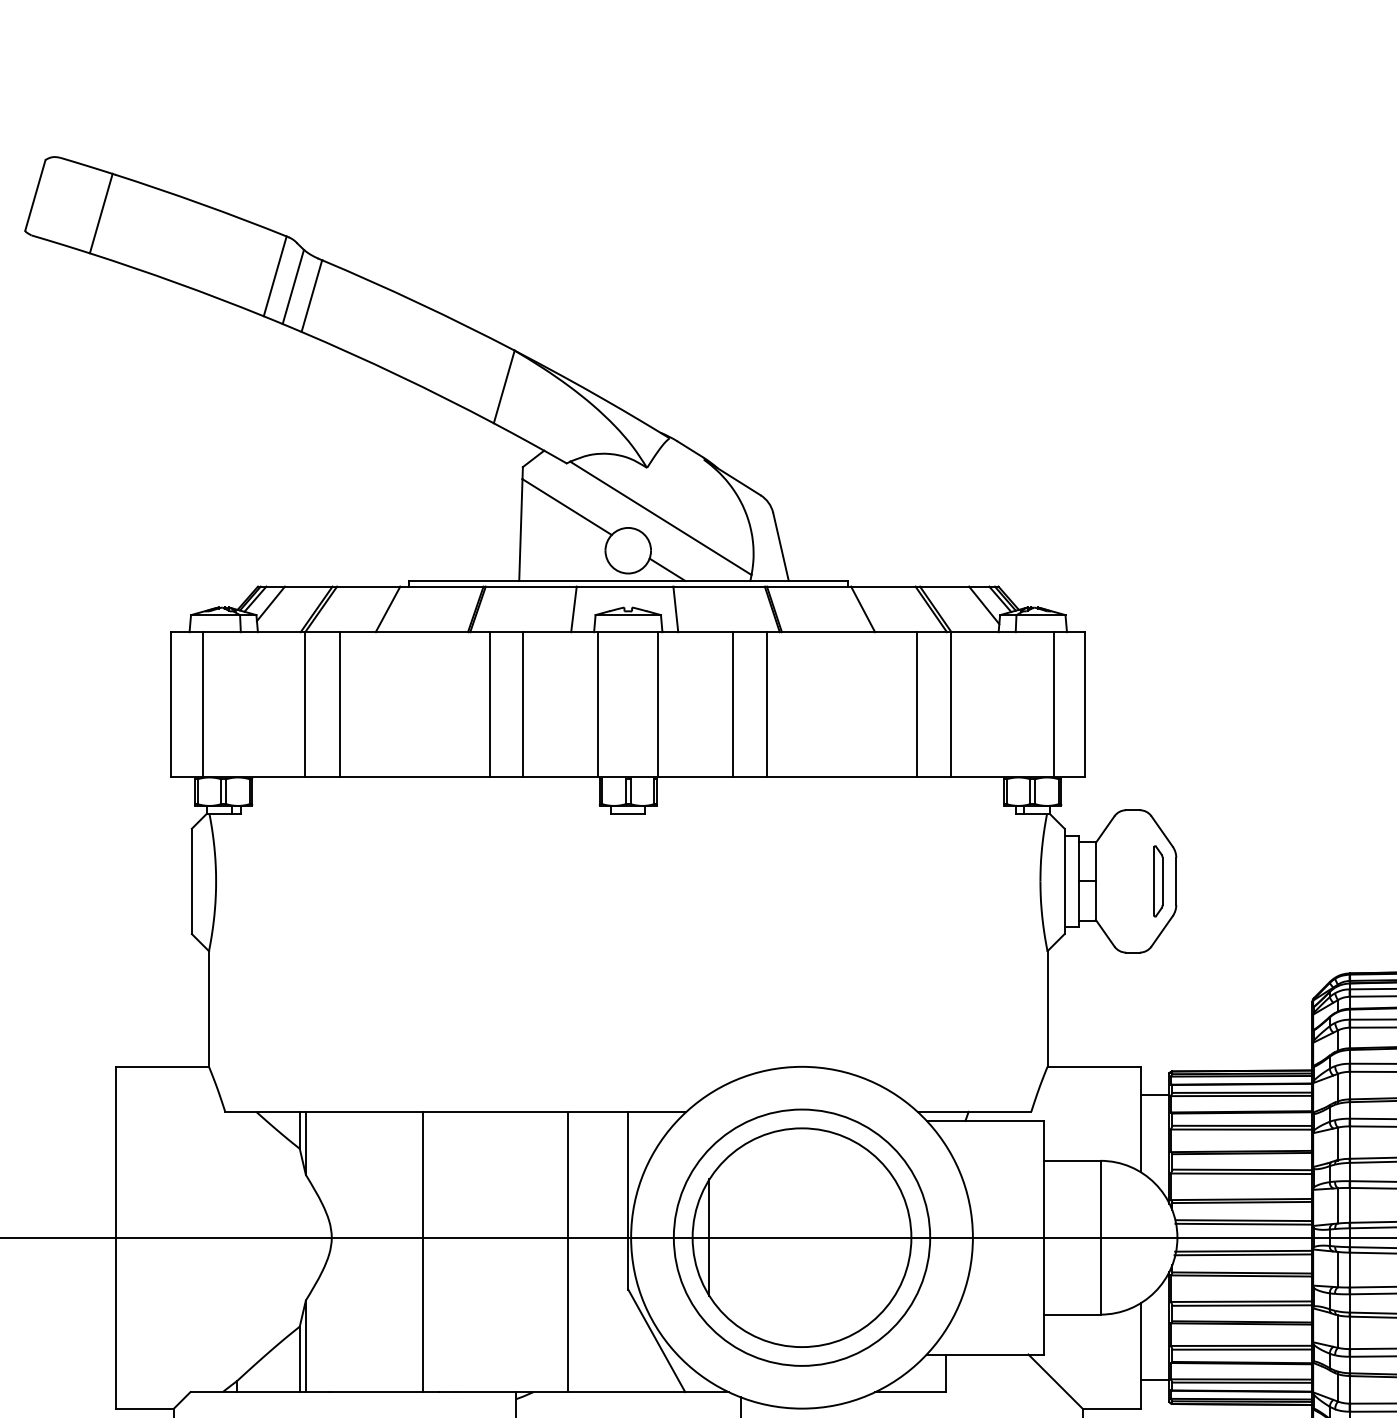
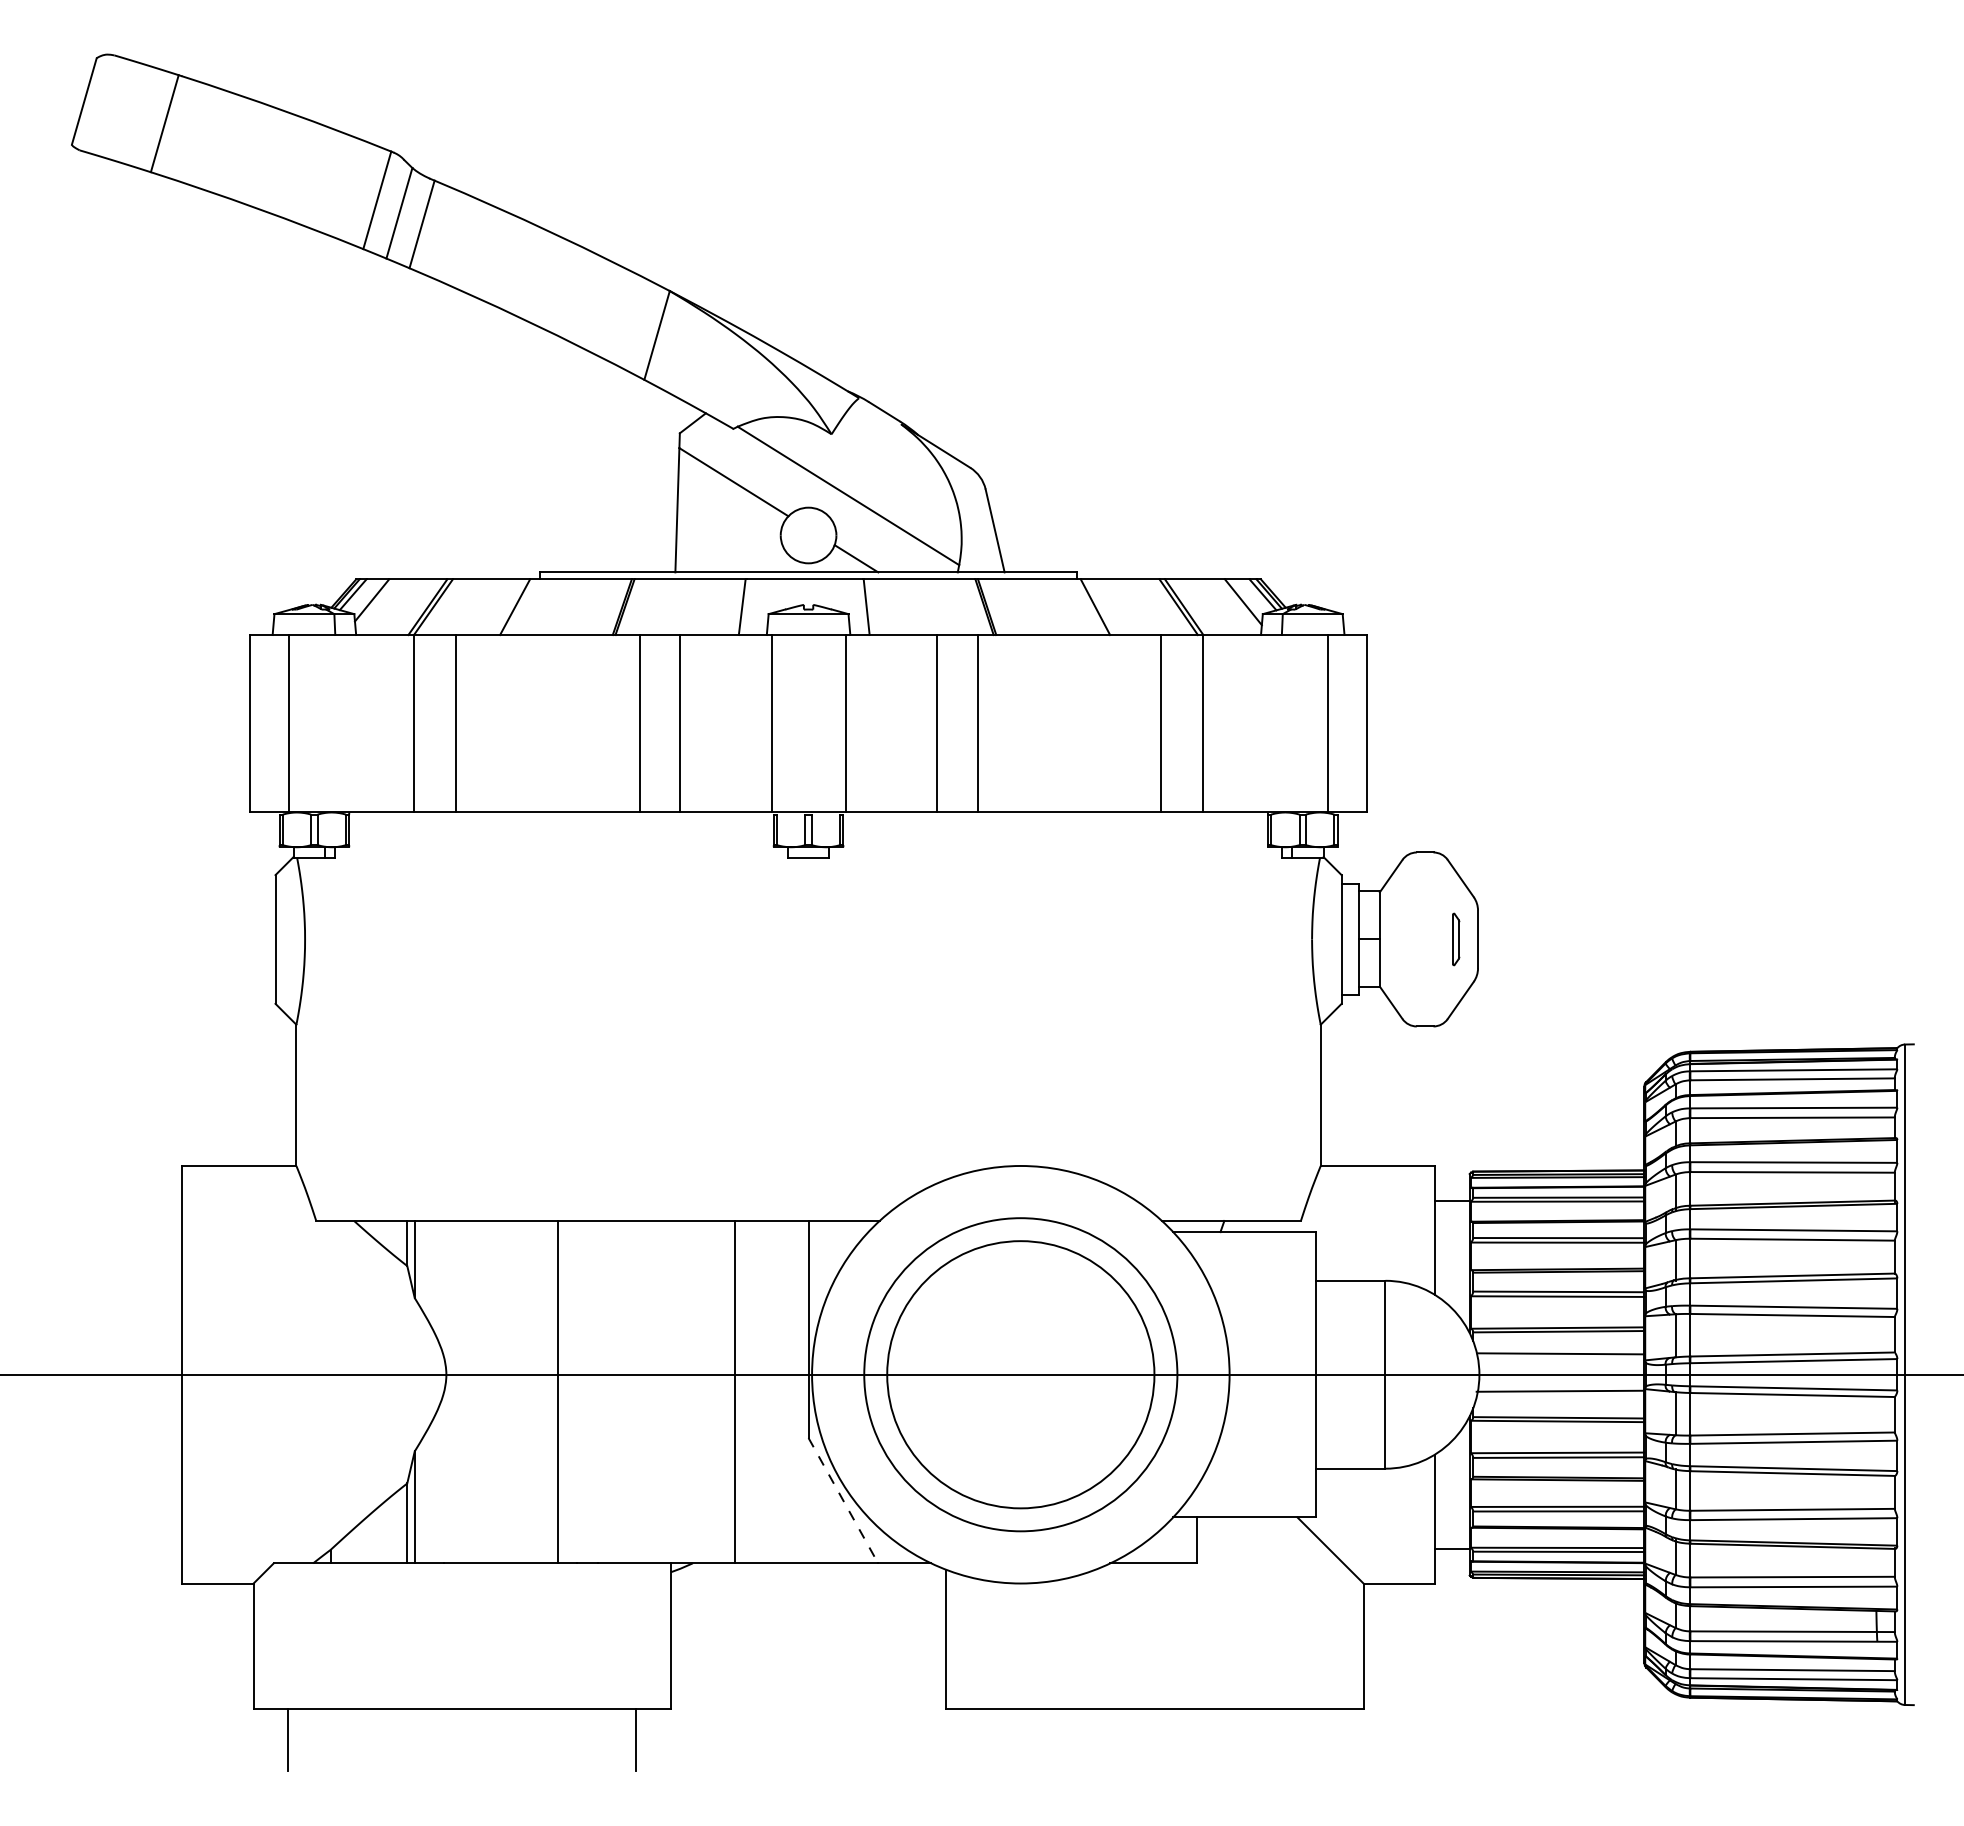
part: (1158, 881) -> (1456, 939), size x0.6
line: (1243, 1223) -> (1560, 1357), removed
line: (709, 1237) -> (907, 1374), removed
line: (1242, 1254) -> (1559, 1395), removed
line: (656, 1340) -> (843, 1500), solid -> dashed

